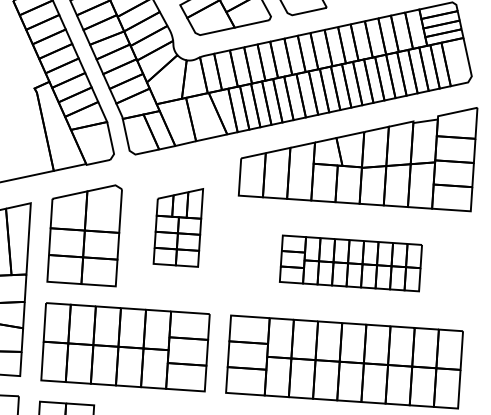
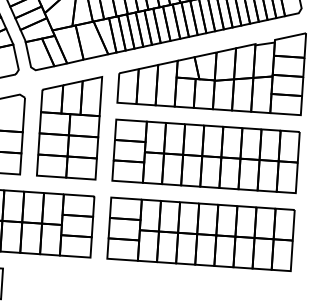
part: (178, 227) -> (69, 127), size x1.67
part: (350, 263) -> (205, 156), size x1.67

